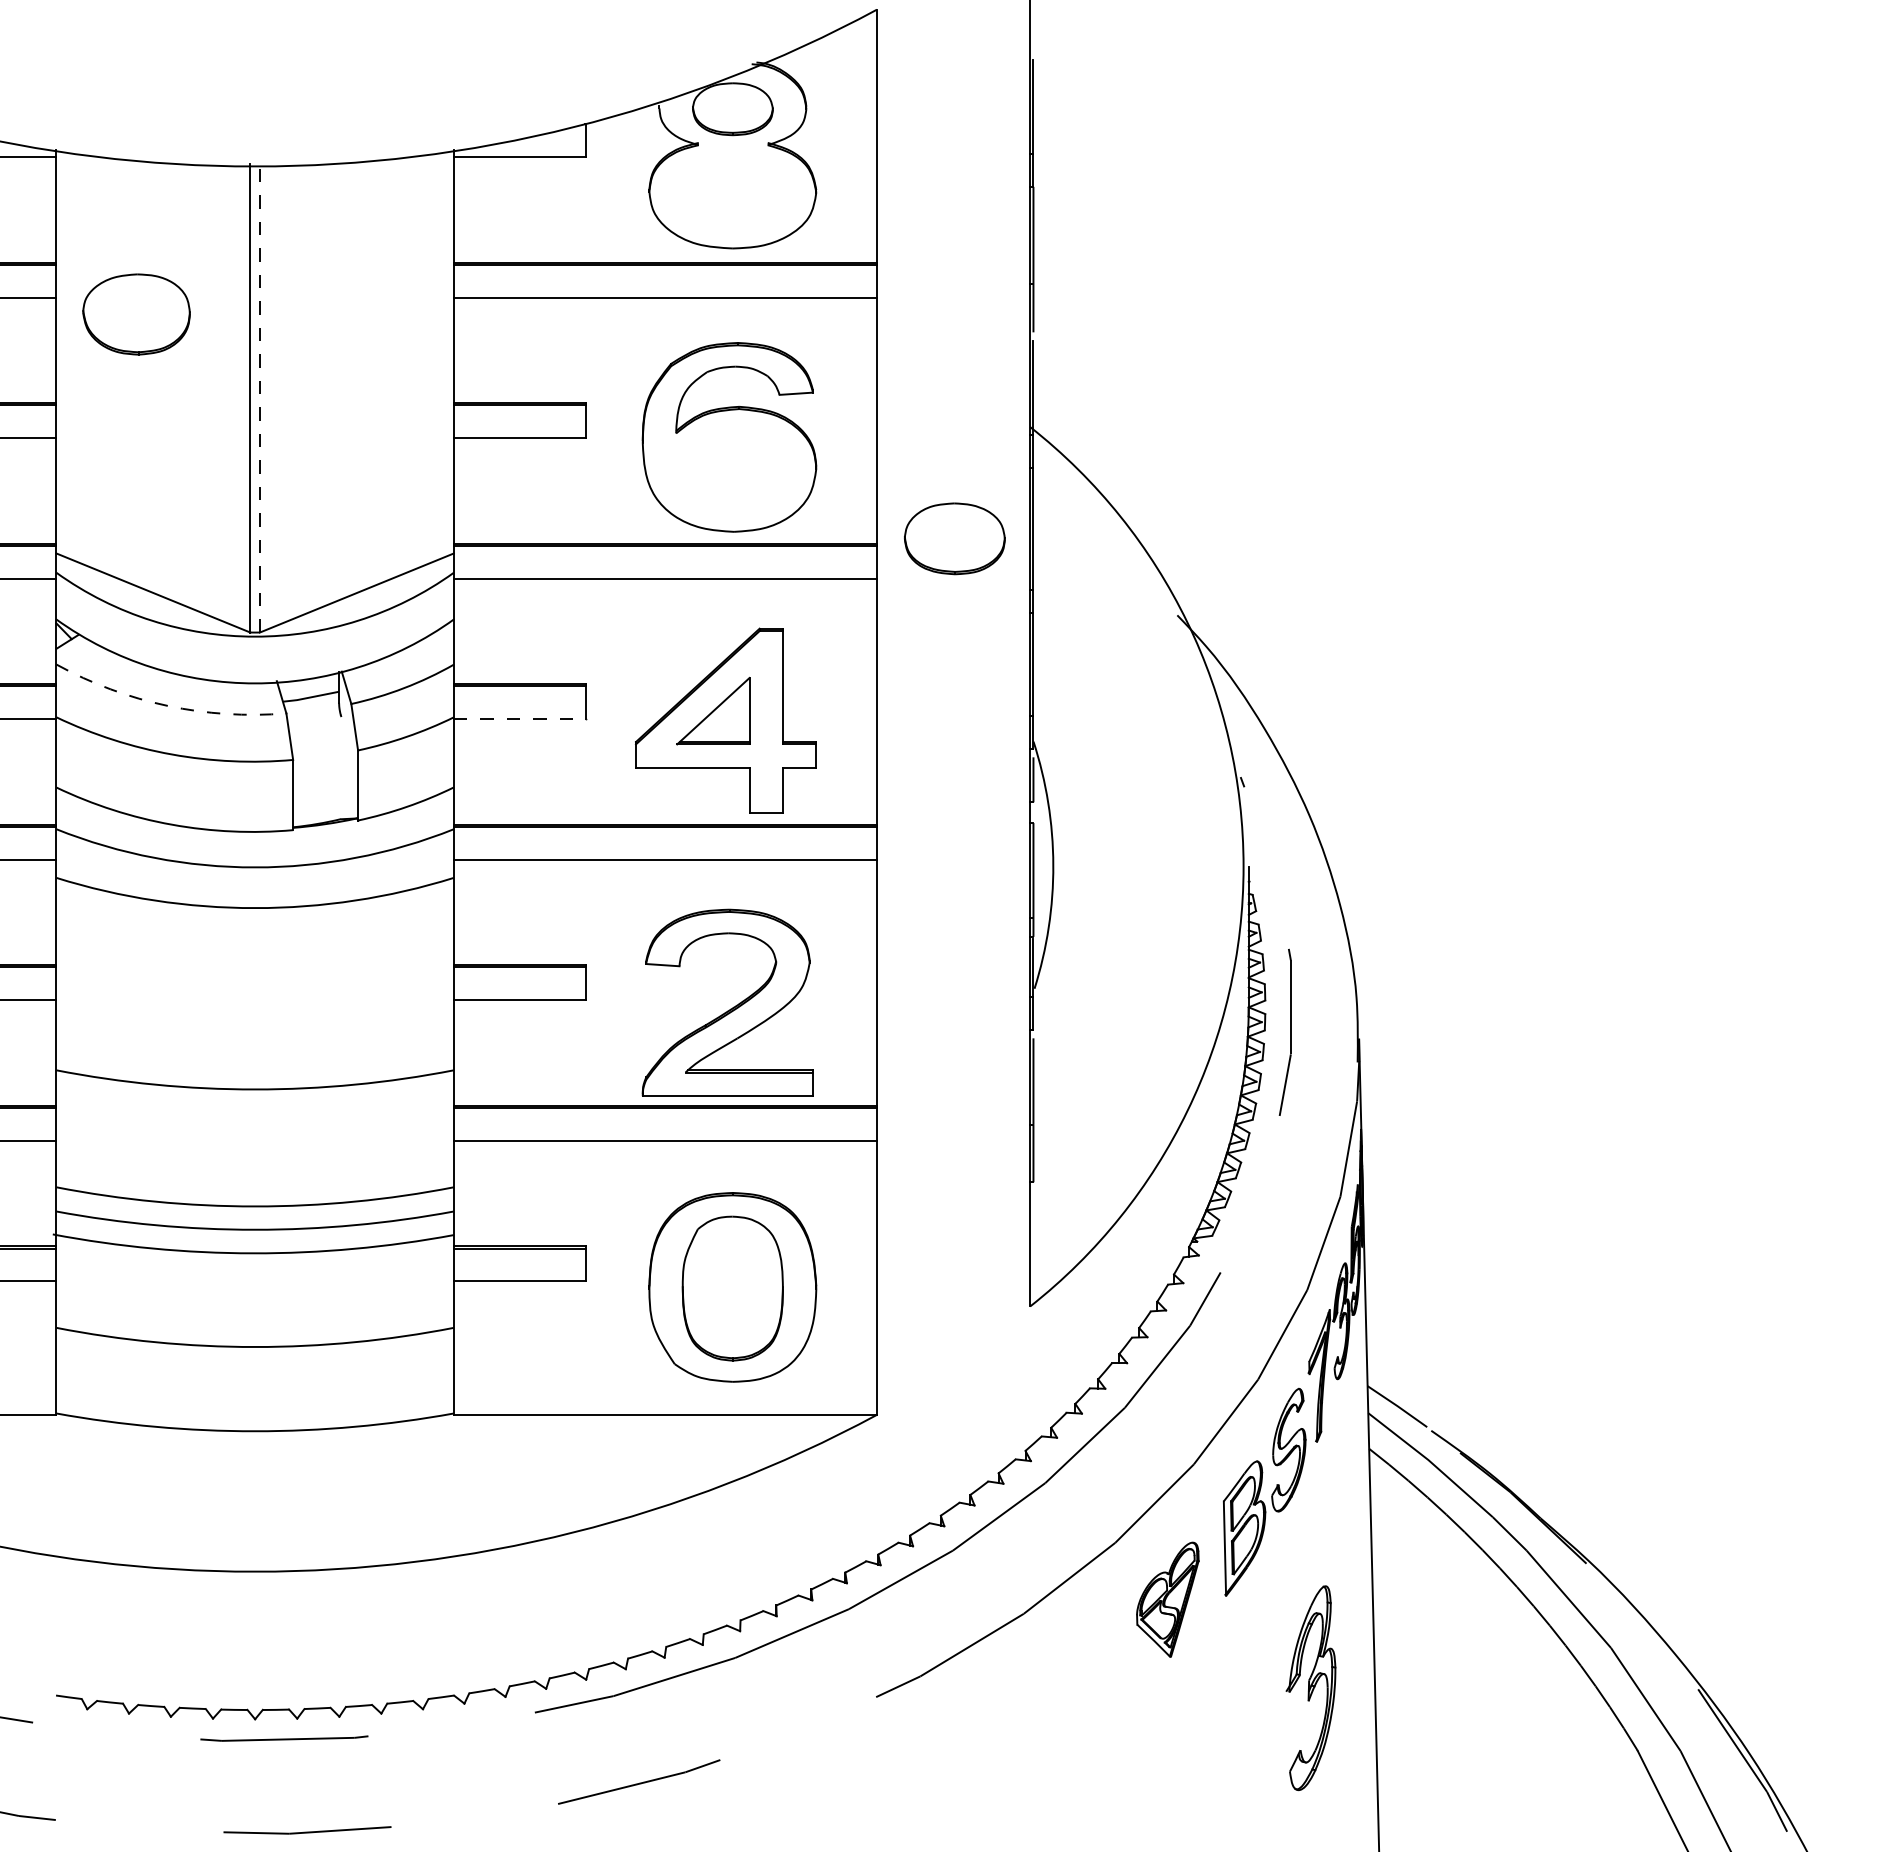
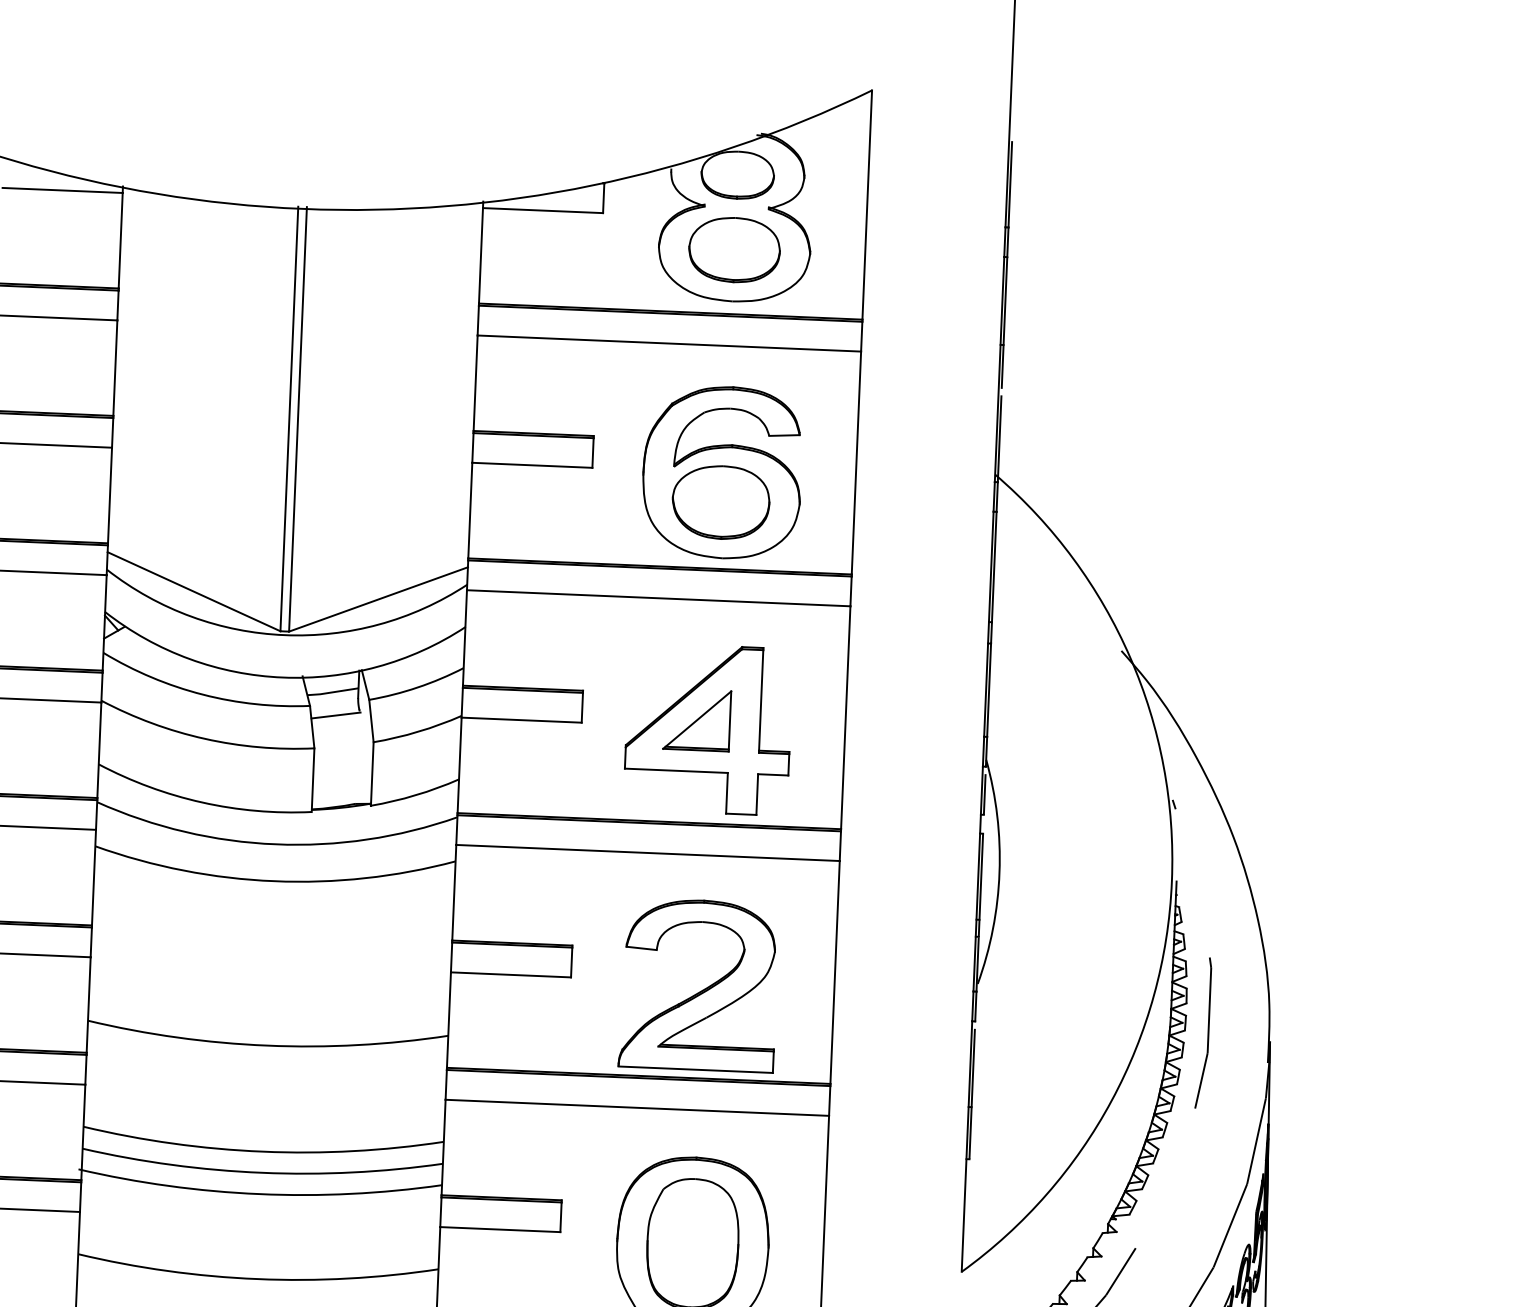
part: (136, 314) -> (720, 502), moved
line: (259, 397) -> (297, 418), dashed -> solid
part: (954, 538) -> (734, 249), moved
arc: (167, 705) -> (202, 694), dashed -> solid
line: (520, 719) -> (522, 720), dashed -> solid
line: (315, 722) -> (336, 715), added

